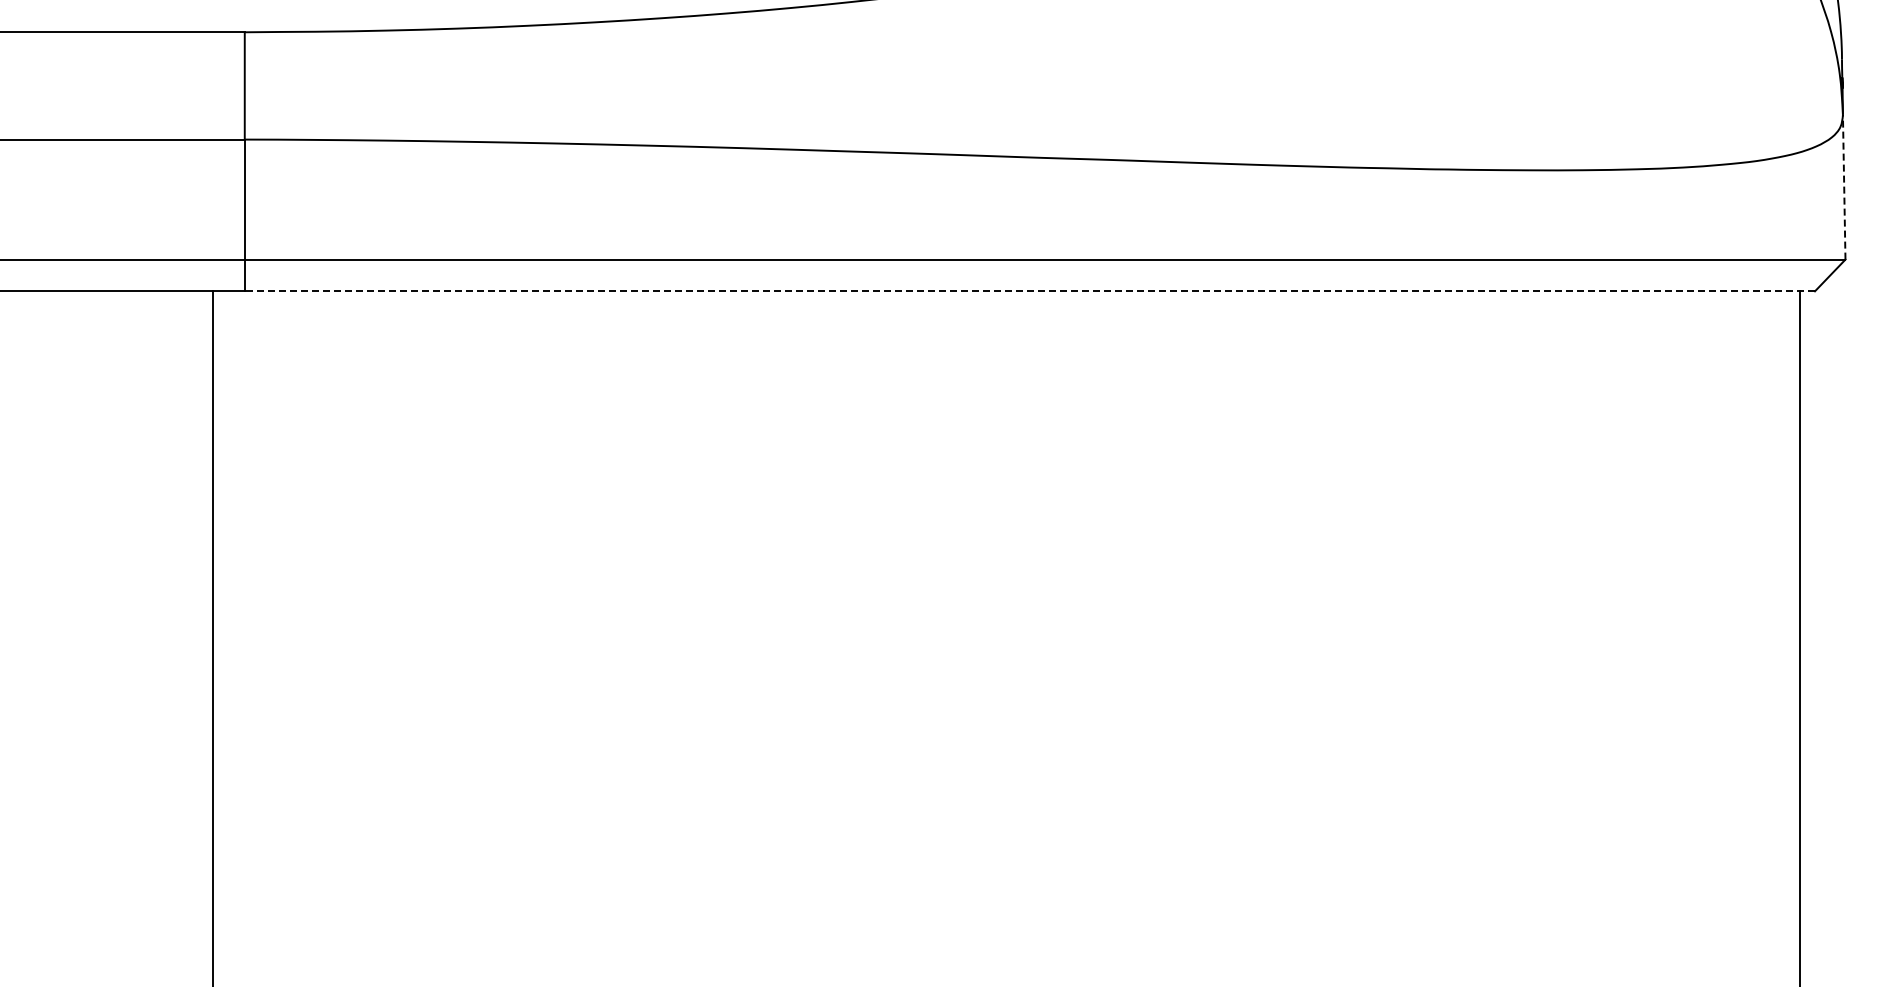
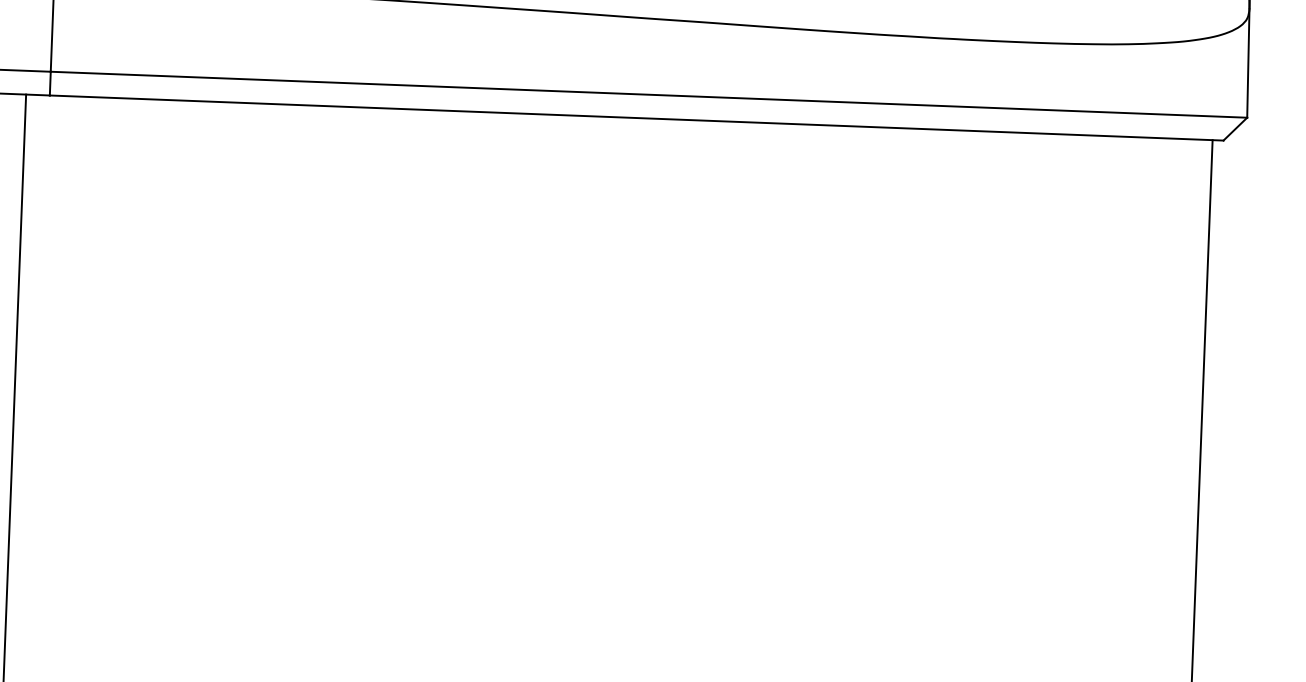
line: (1844, 186) -> (1248, 63), dashed -> solid
line: (1029, 291) -> (636, 118), dashed -> solid

